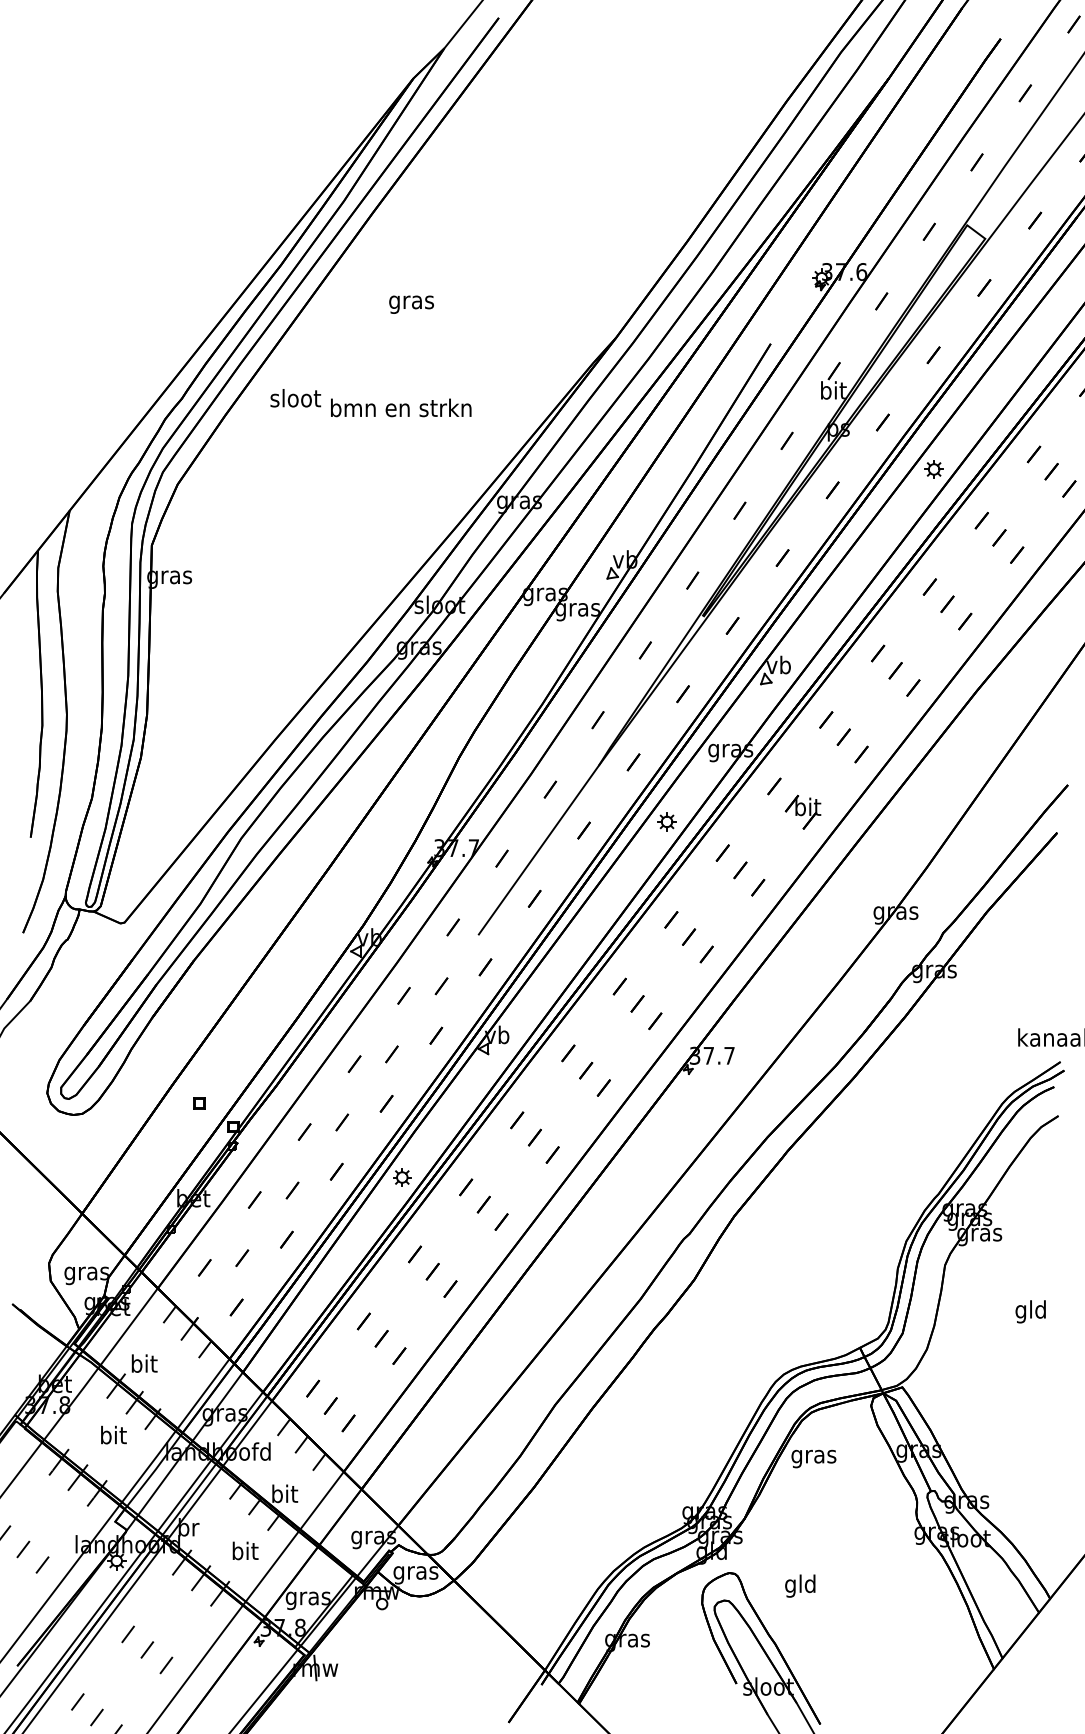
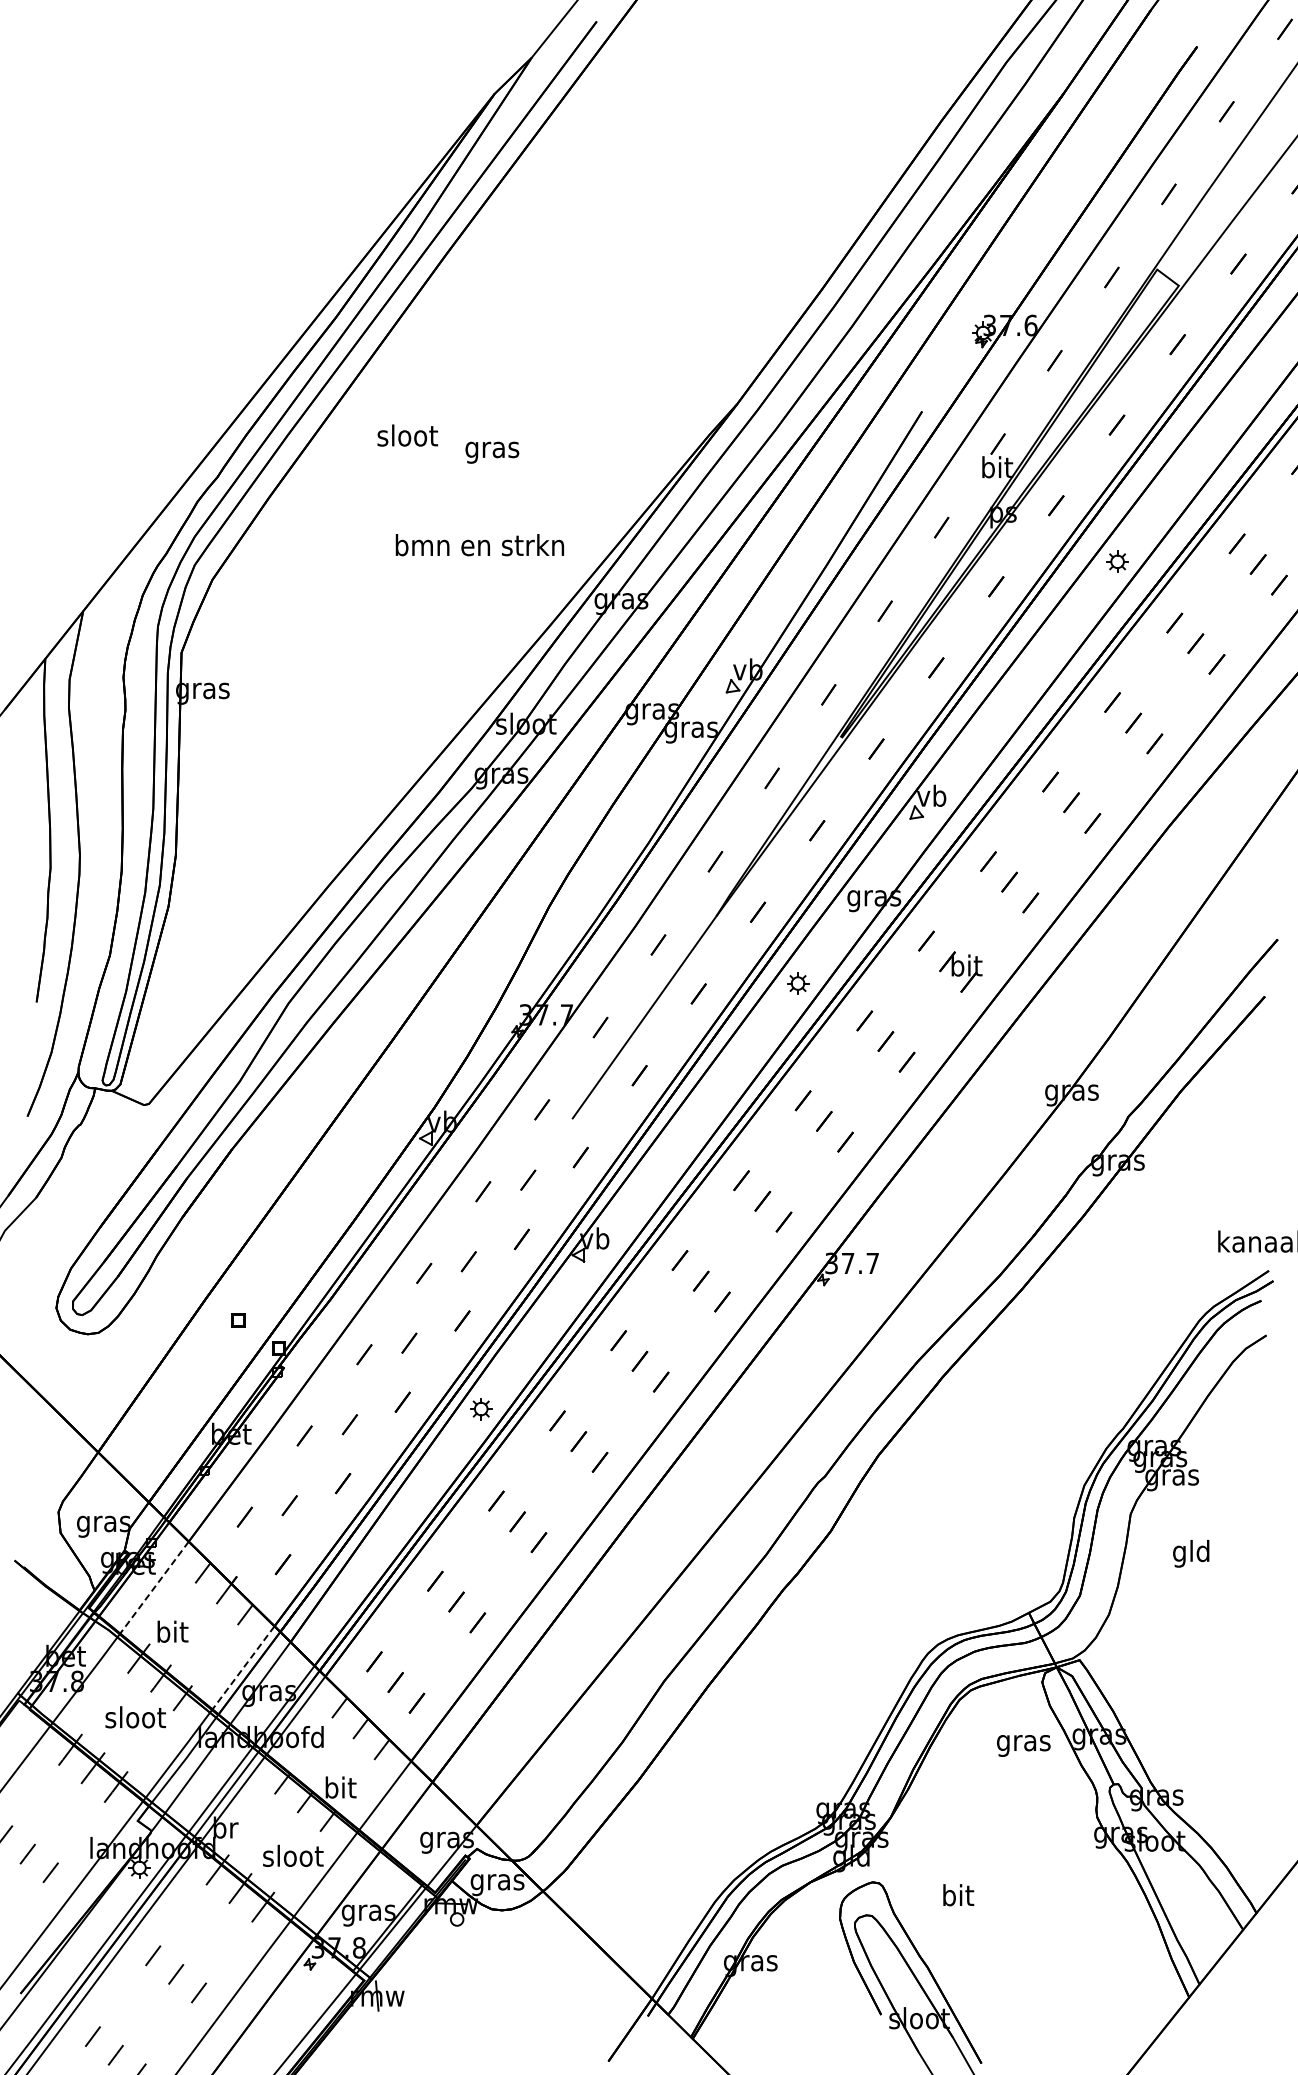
text: (411, 304) -> (492, 452), moved
text: (295, 398) -> (407, 435), moved
text: (400, 408) -> (479, 545), moved
text: (1030, 1311) -> (1191, 1553), moved
line: (129, 1327) -> (154, 1588), solid -> dashed
line: (203, 1393) -> (243, 1667), solid -> dashed
text: (113, 1435) -> (135, 1717), bit -> sloot
text: (813, 1458) -> (1023, 1745), moved
text: (245, 1550) -> (293, 1855), bit -> sloot
text: (800, 1585) -> (957, 1897), gld -> bit

